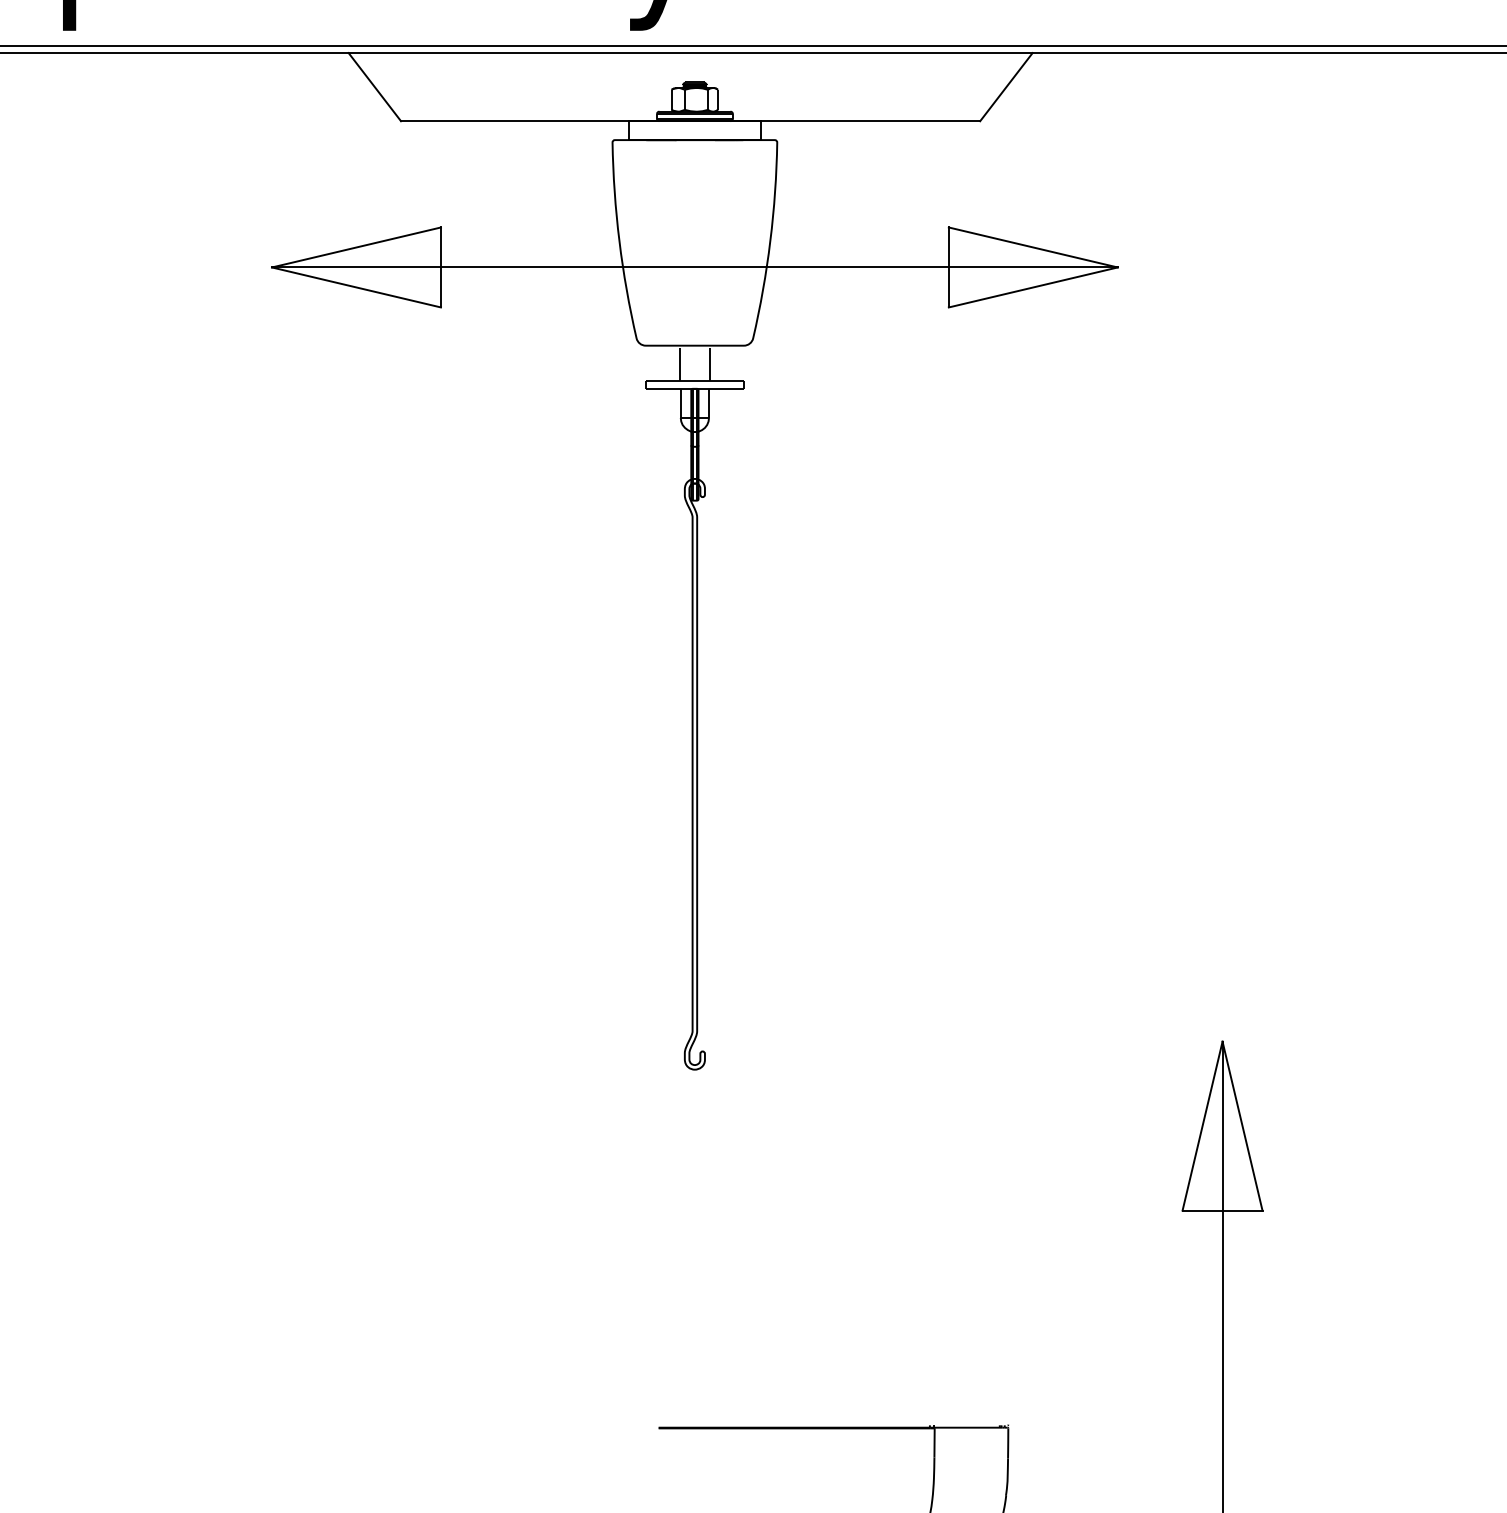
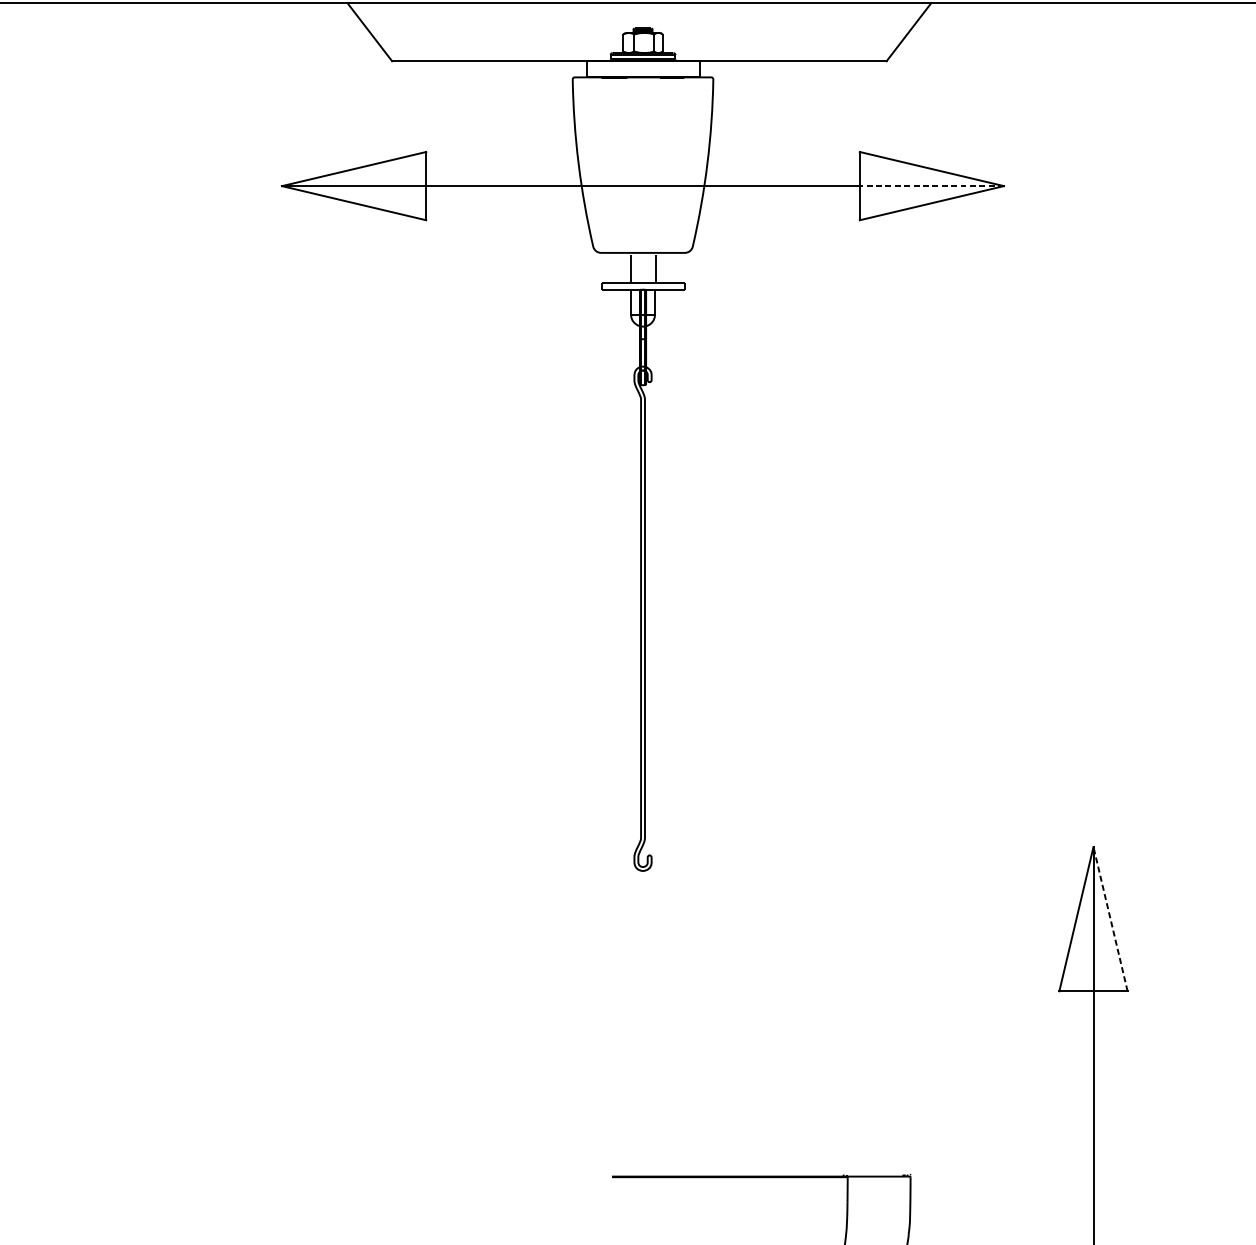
line: (1032, 267) -> (931, 186), solid -> dashed
line: (1242, 1126) -> (1110, 919), solid -> dashed

